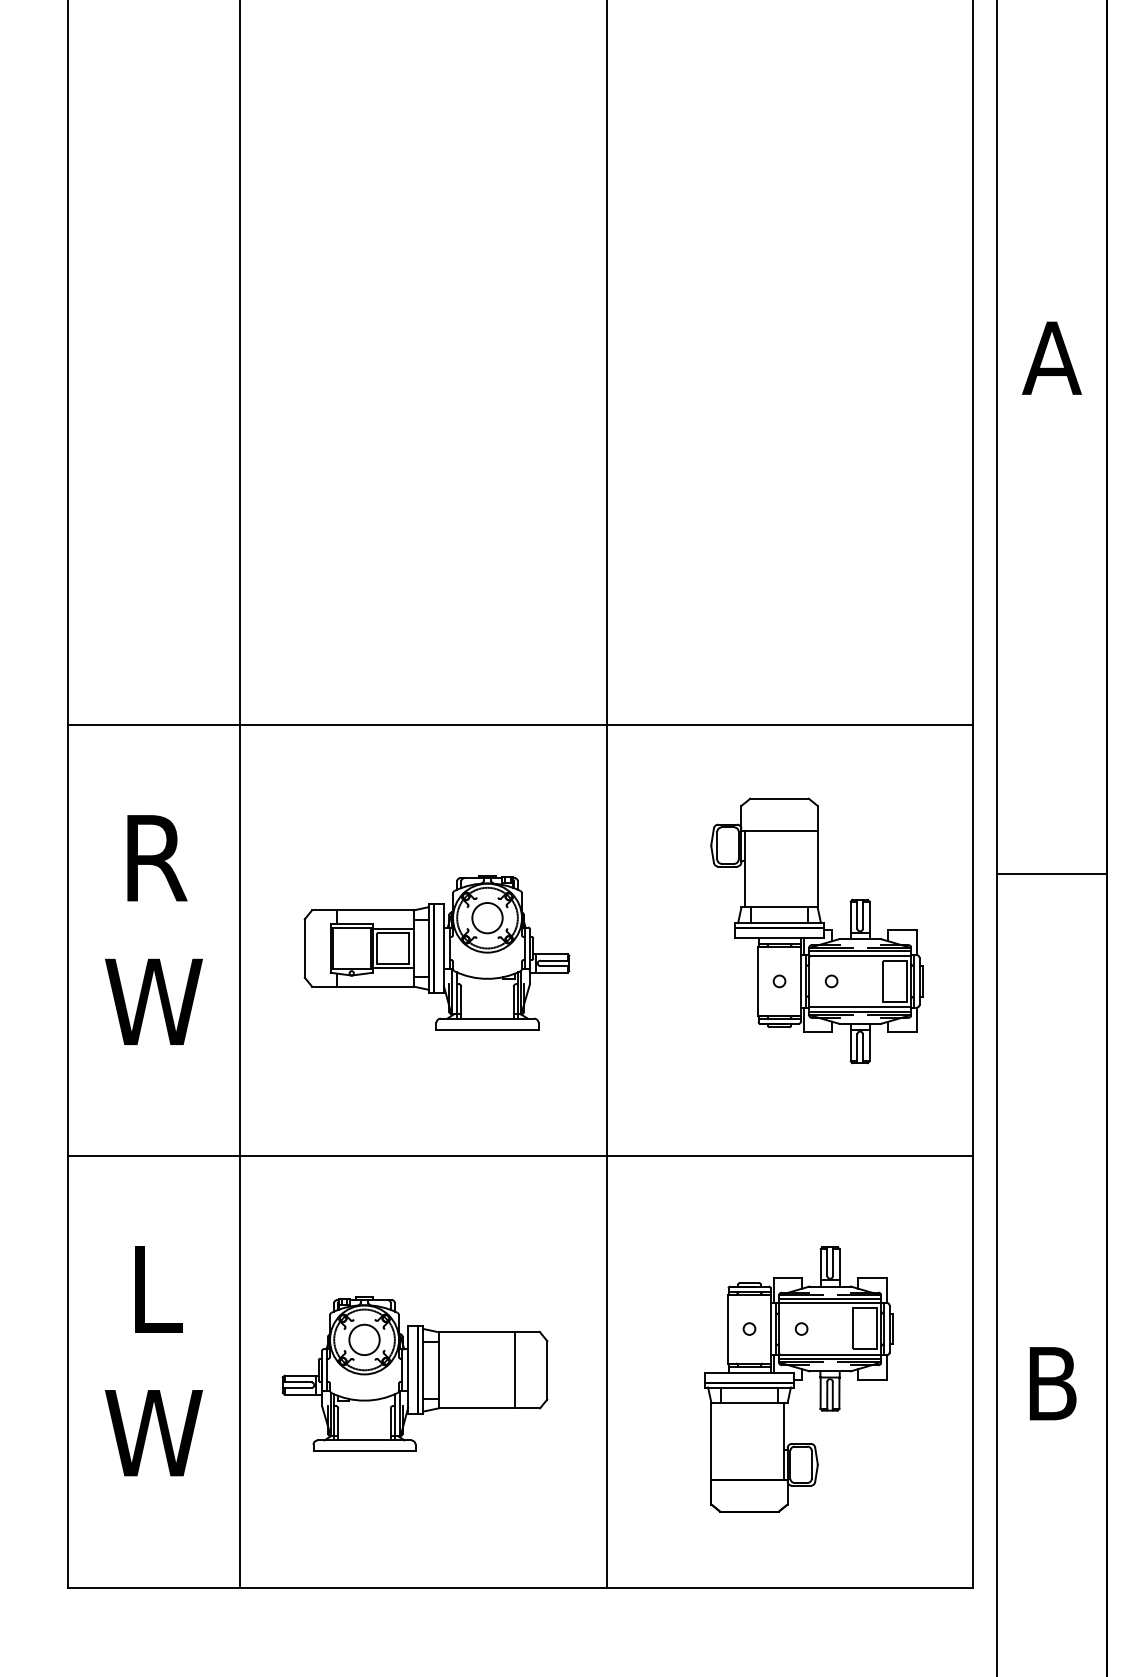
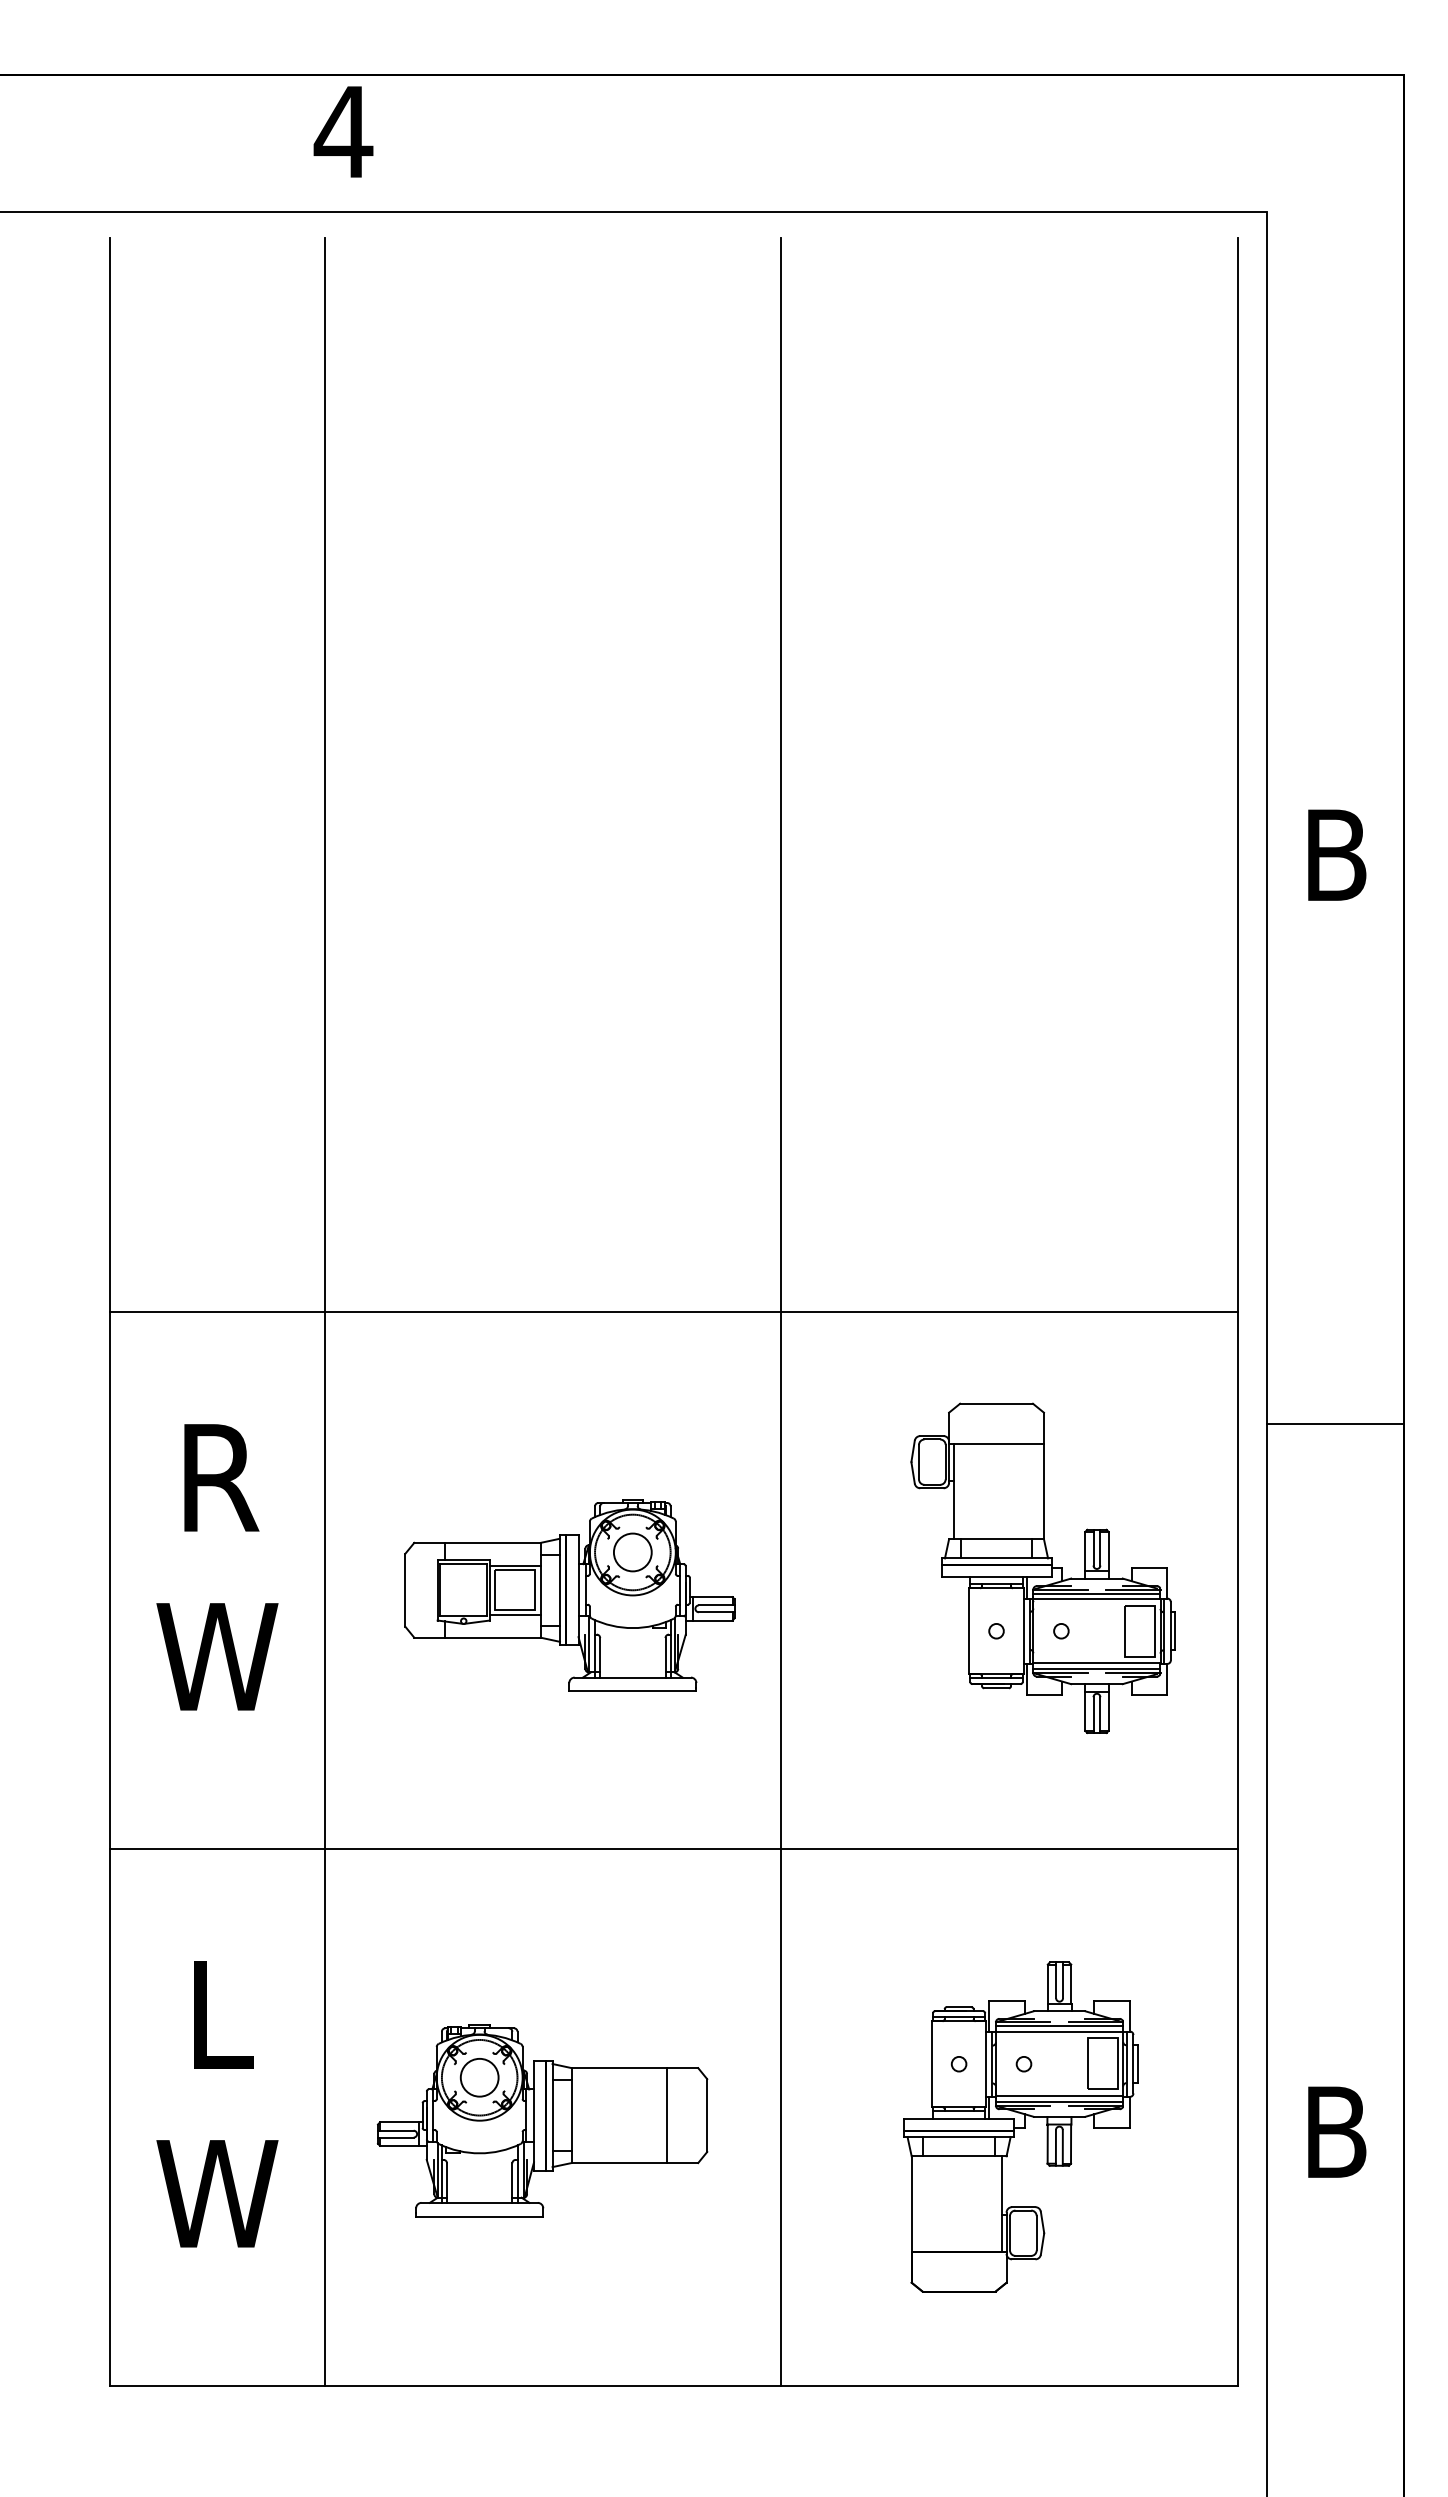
text: (1051, 357) -> (1335, 854), A -> B
line: (1051, 874) -> (1335, 1424), moved

